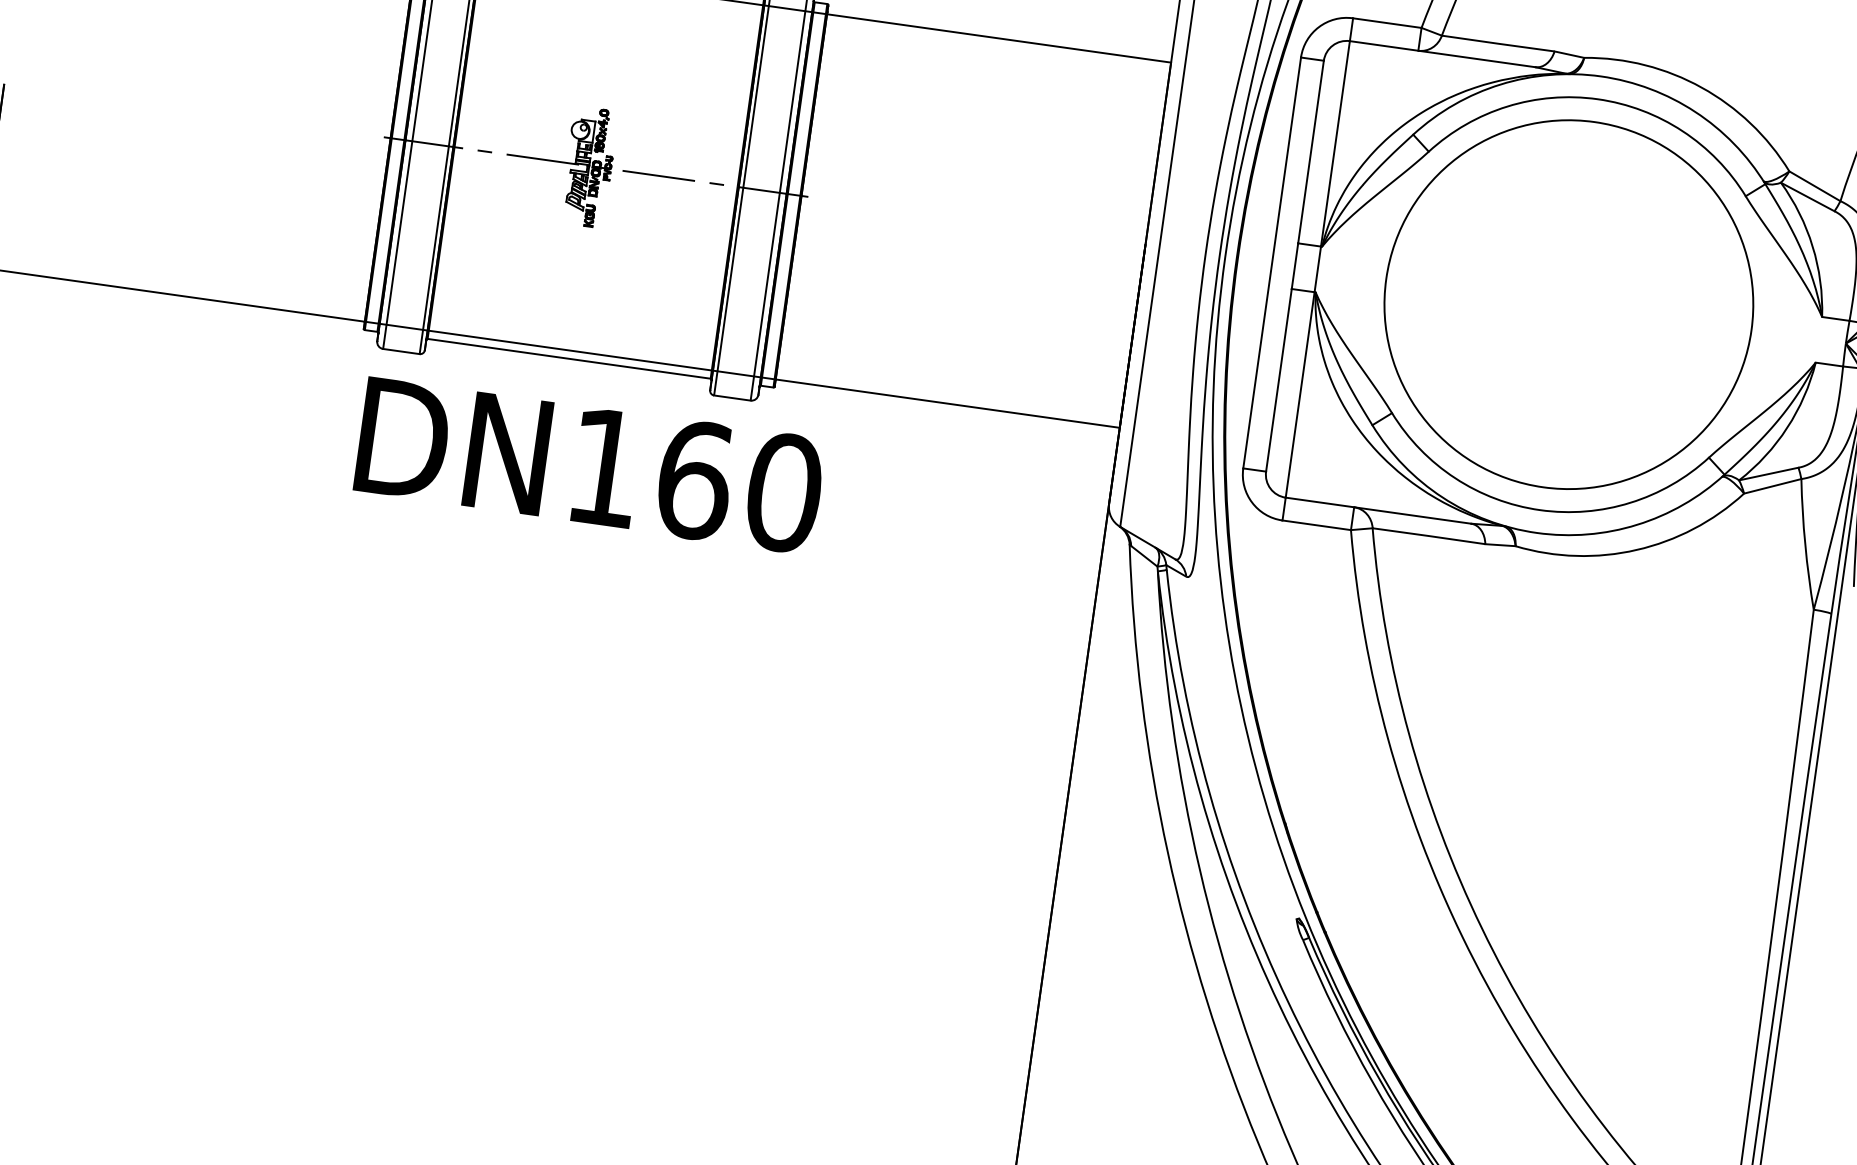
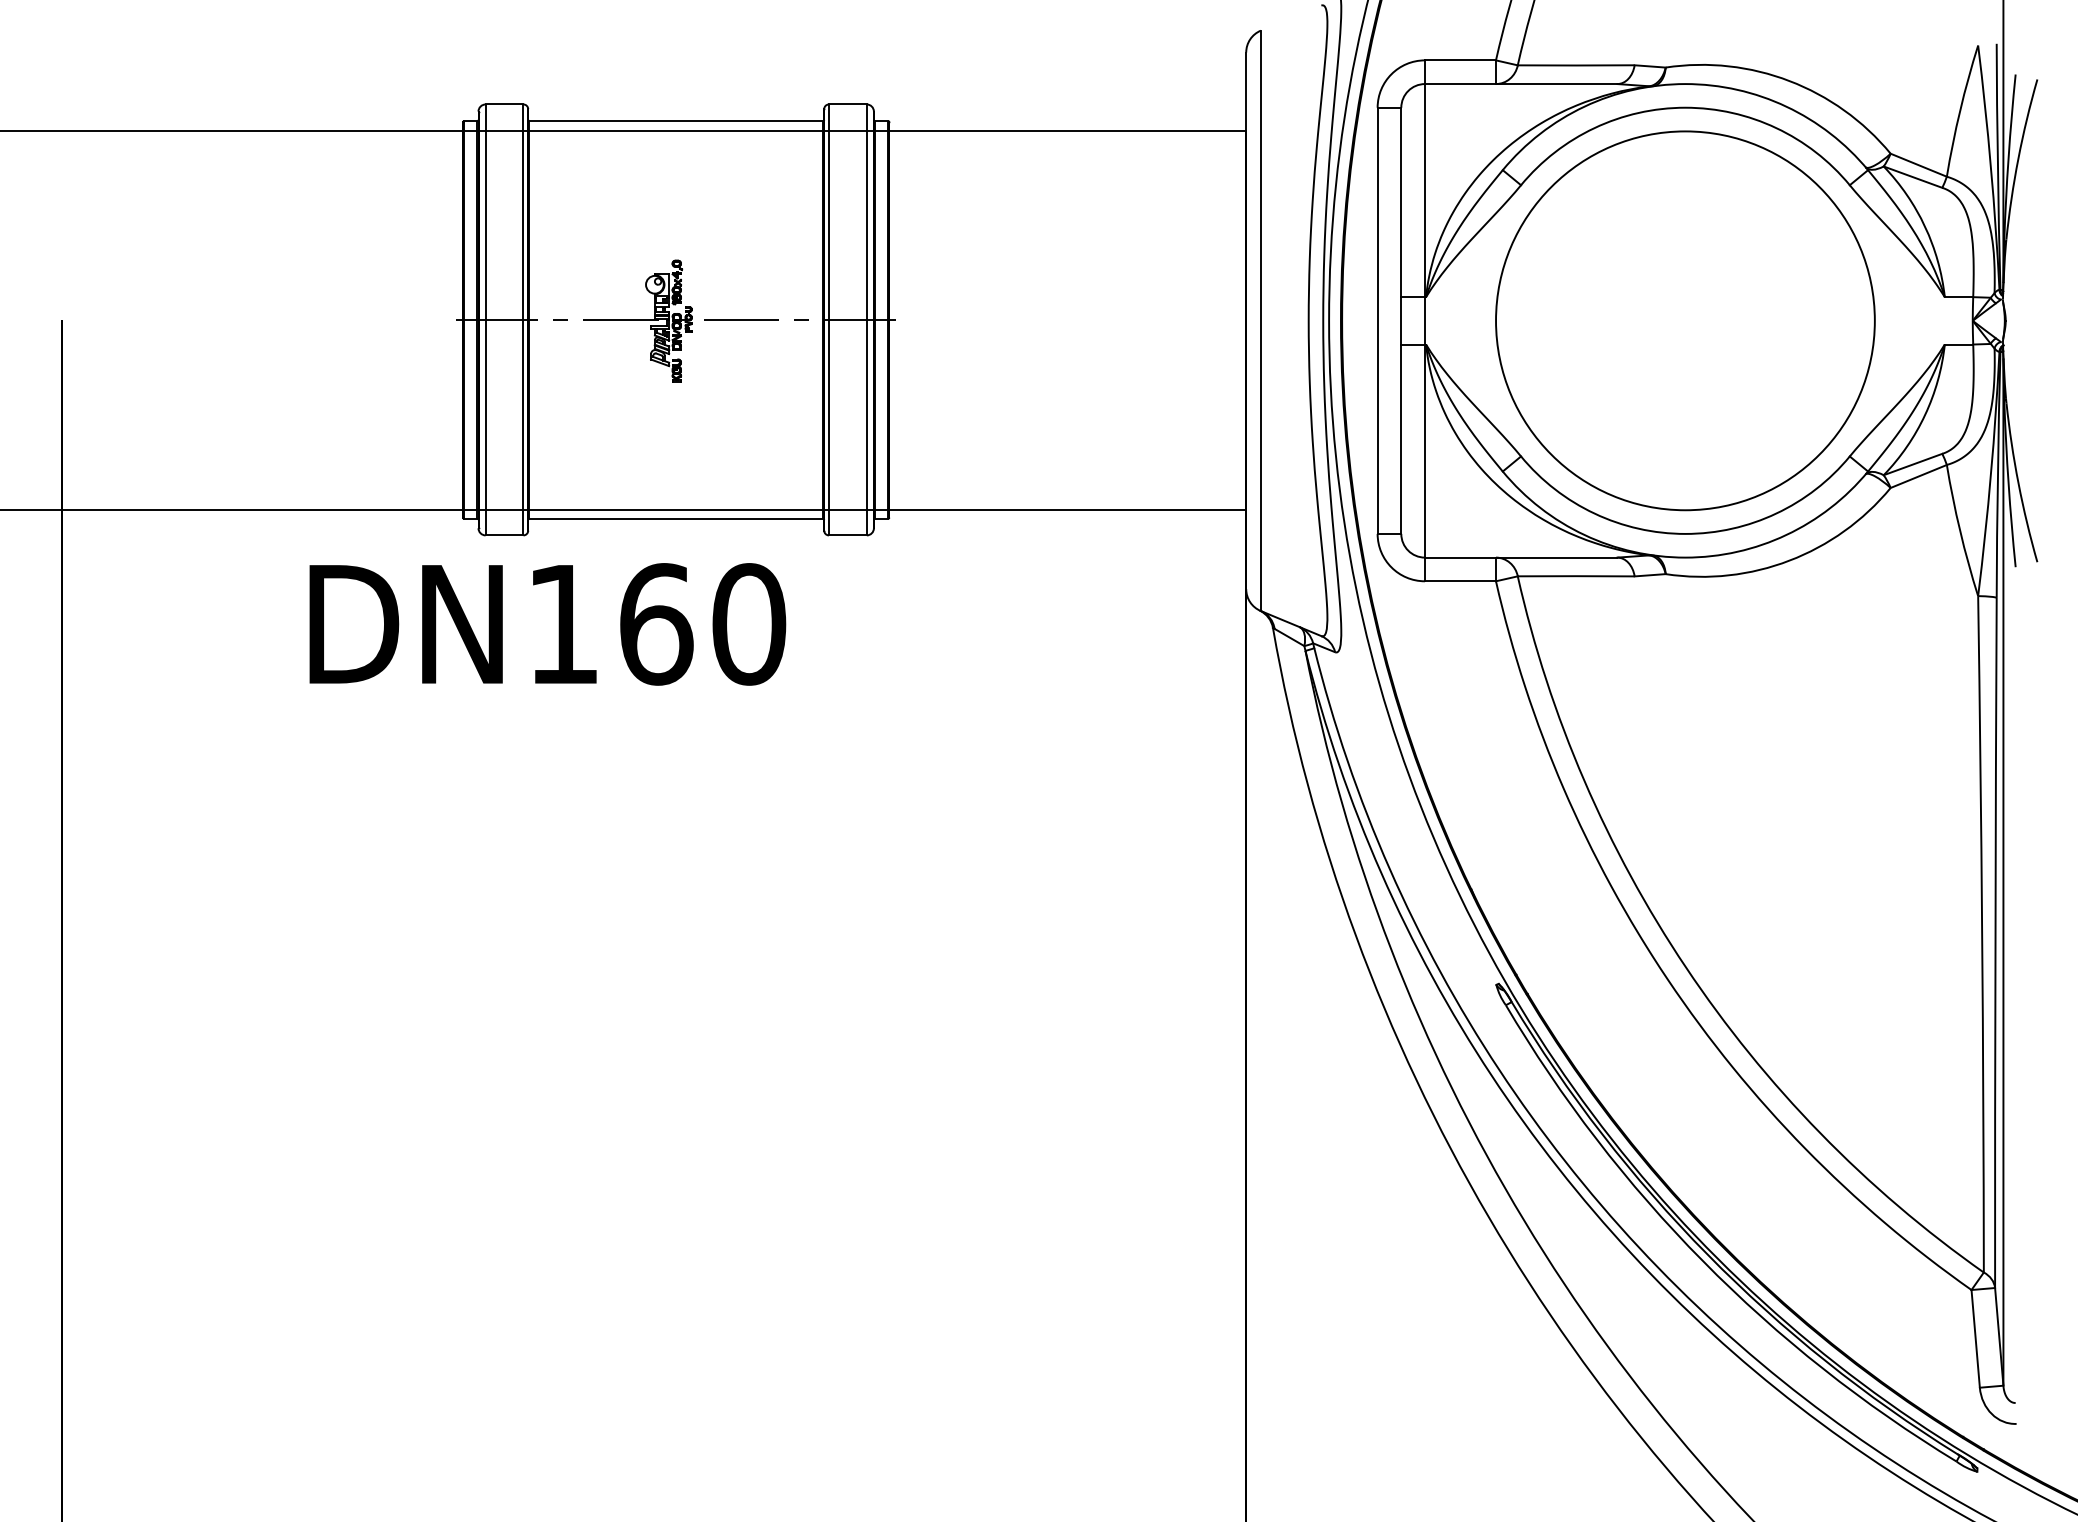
text: (589, 465) -> (547, 624), moved

